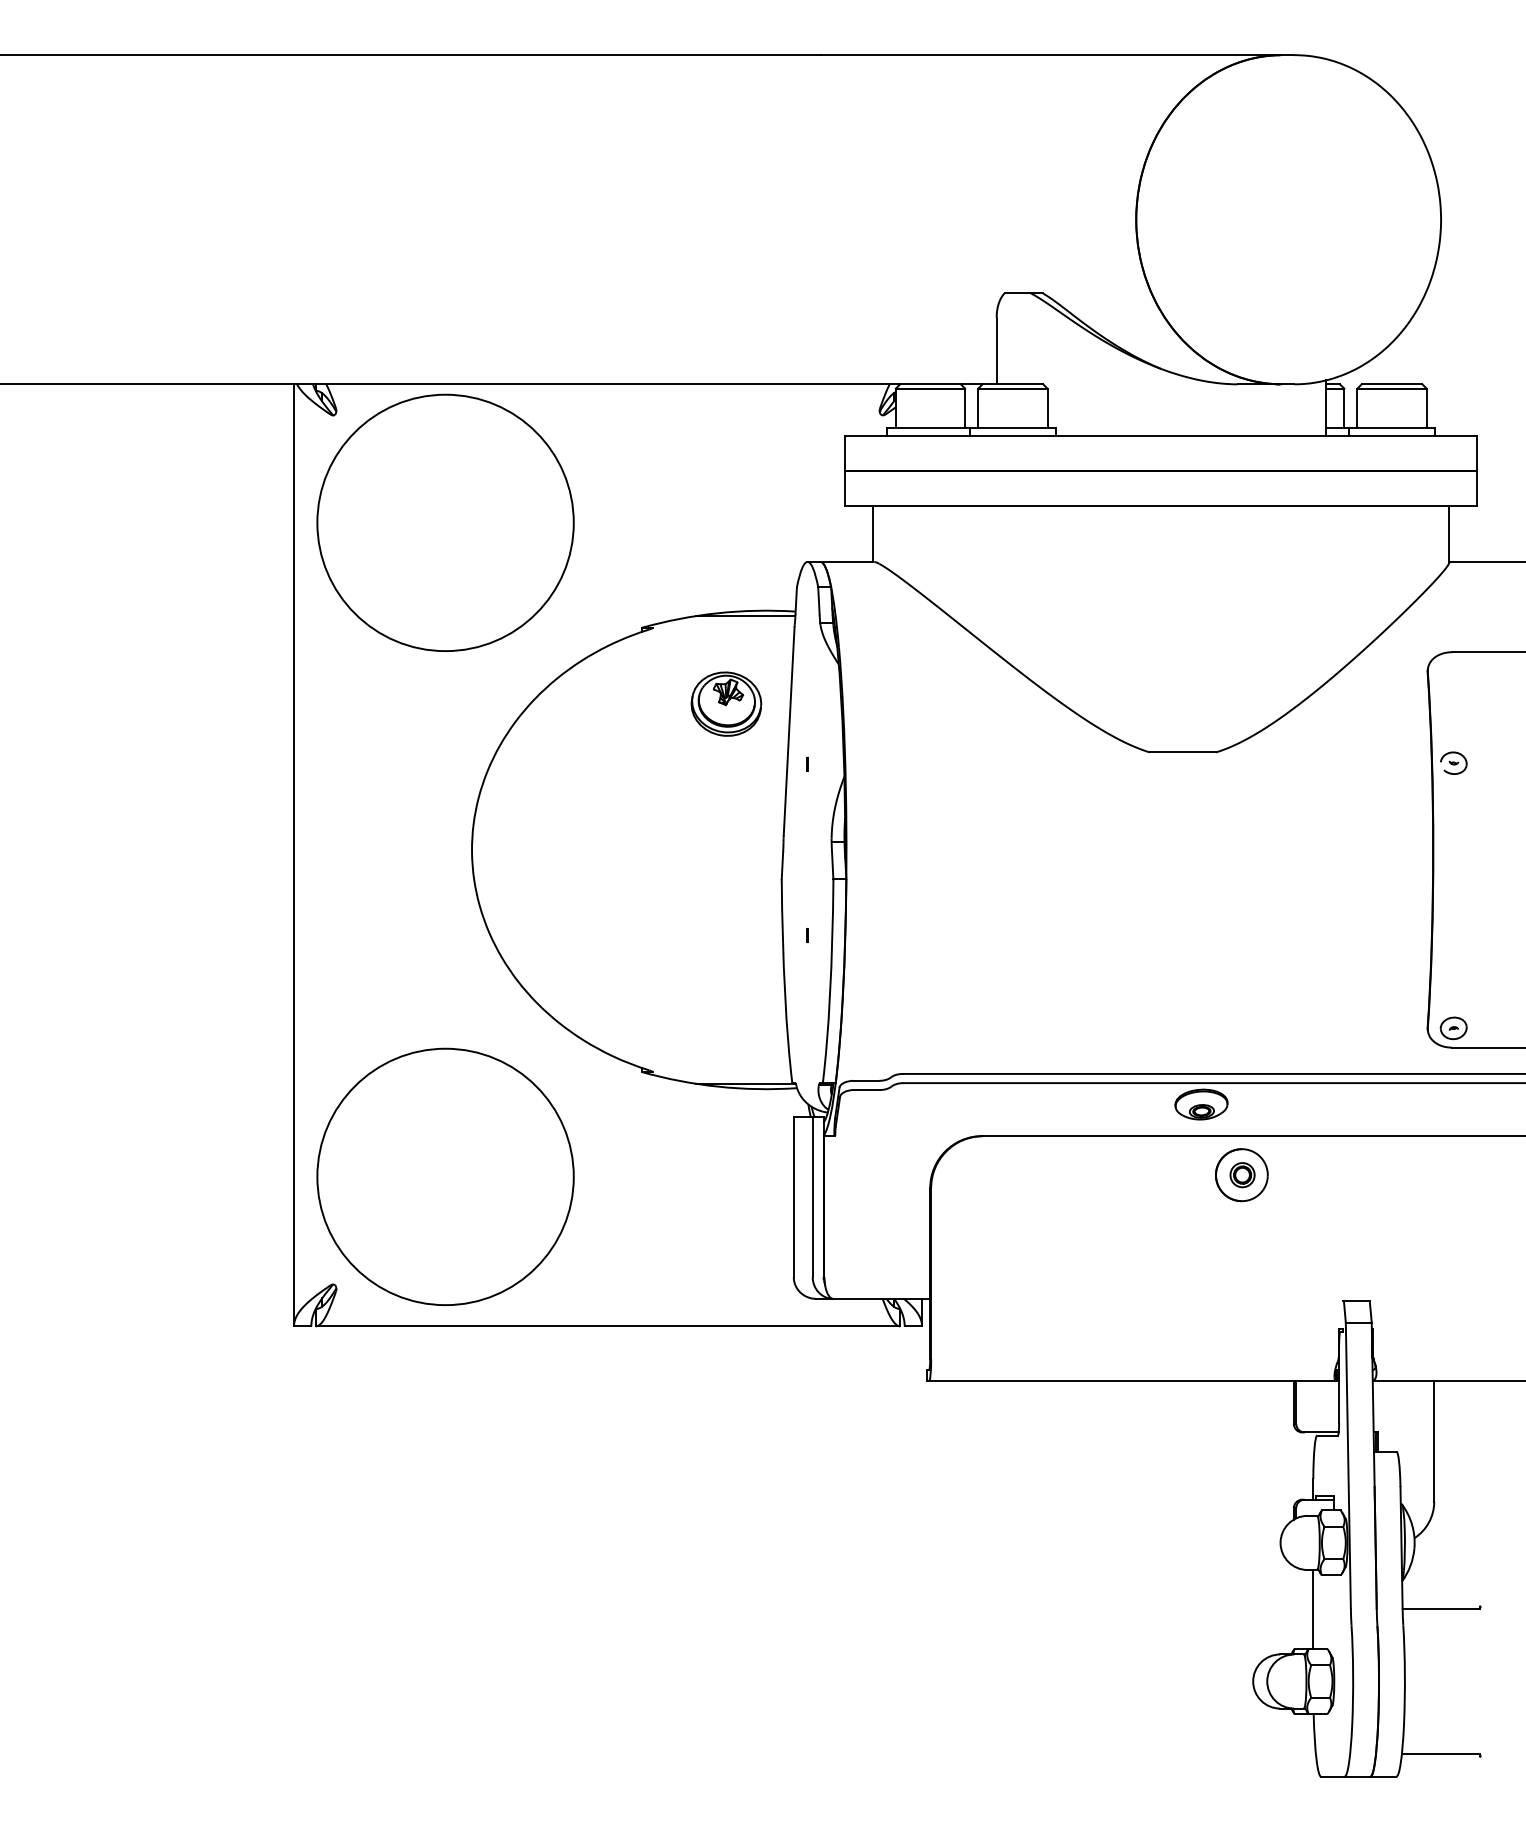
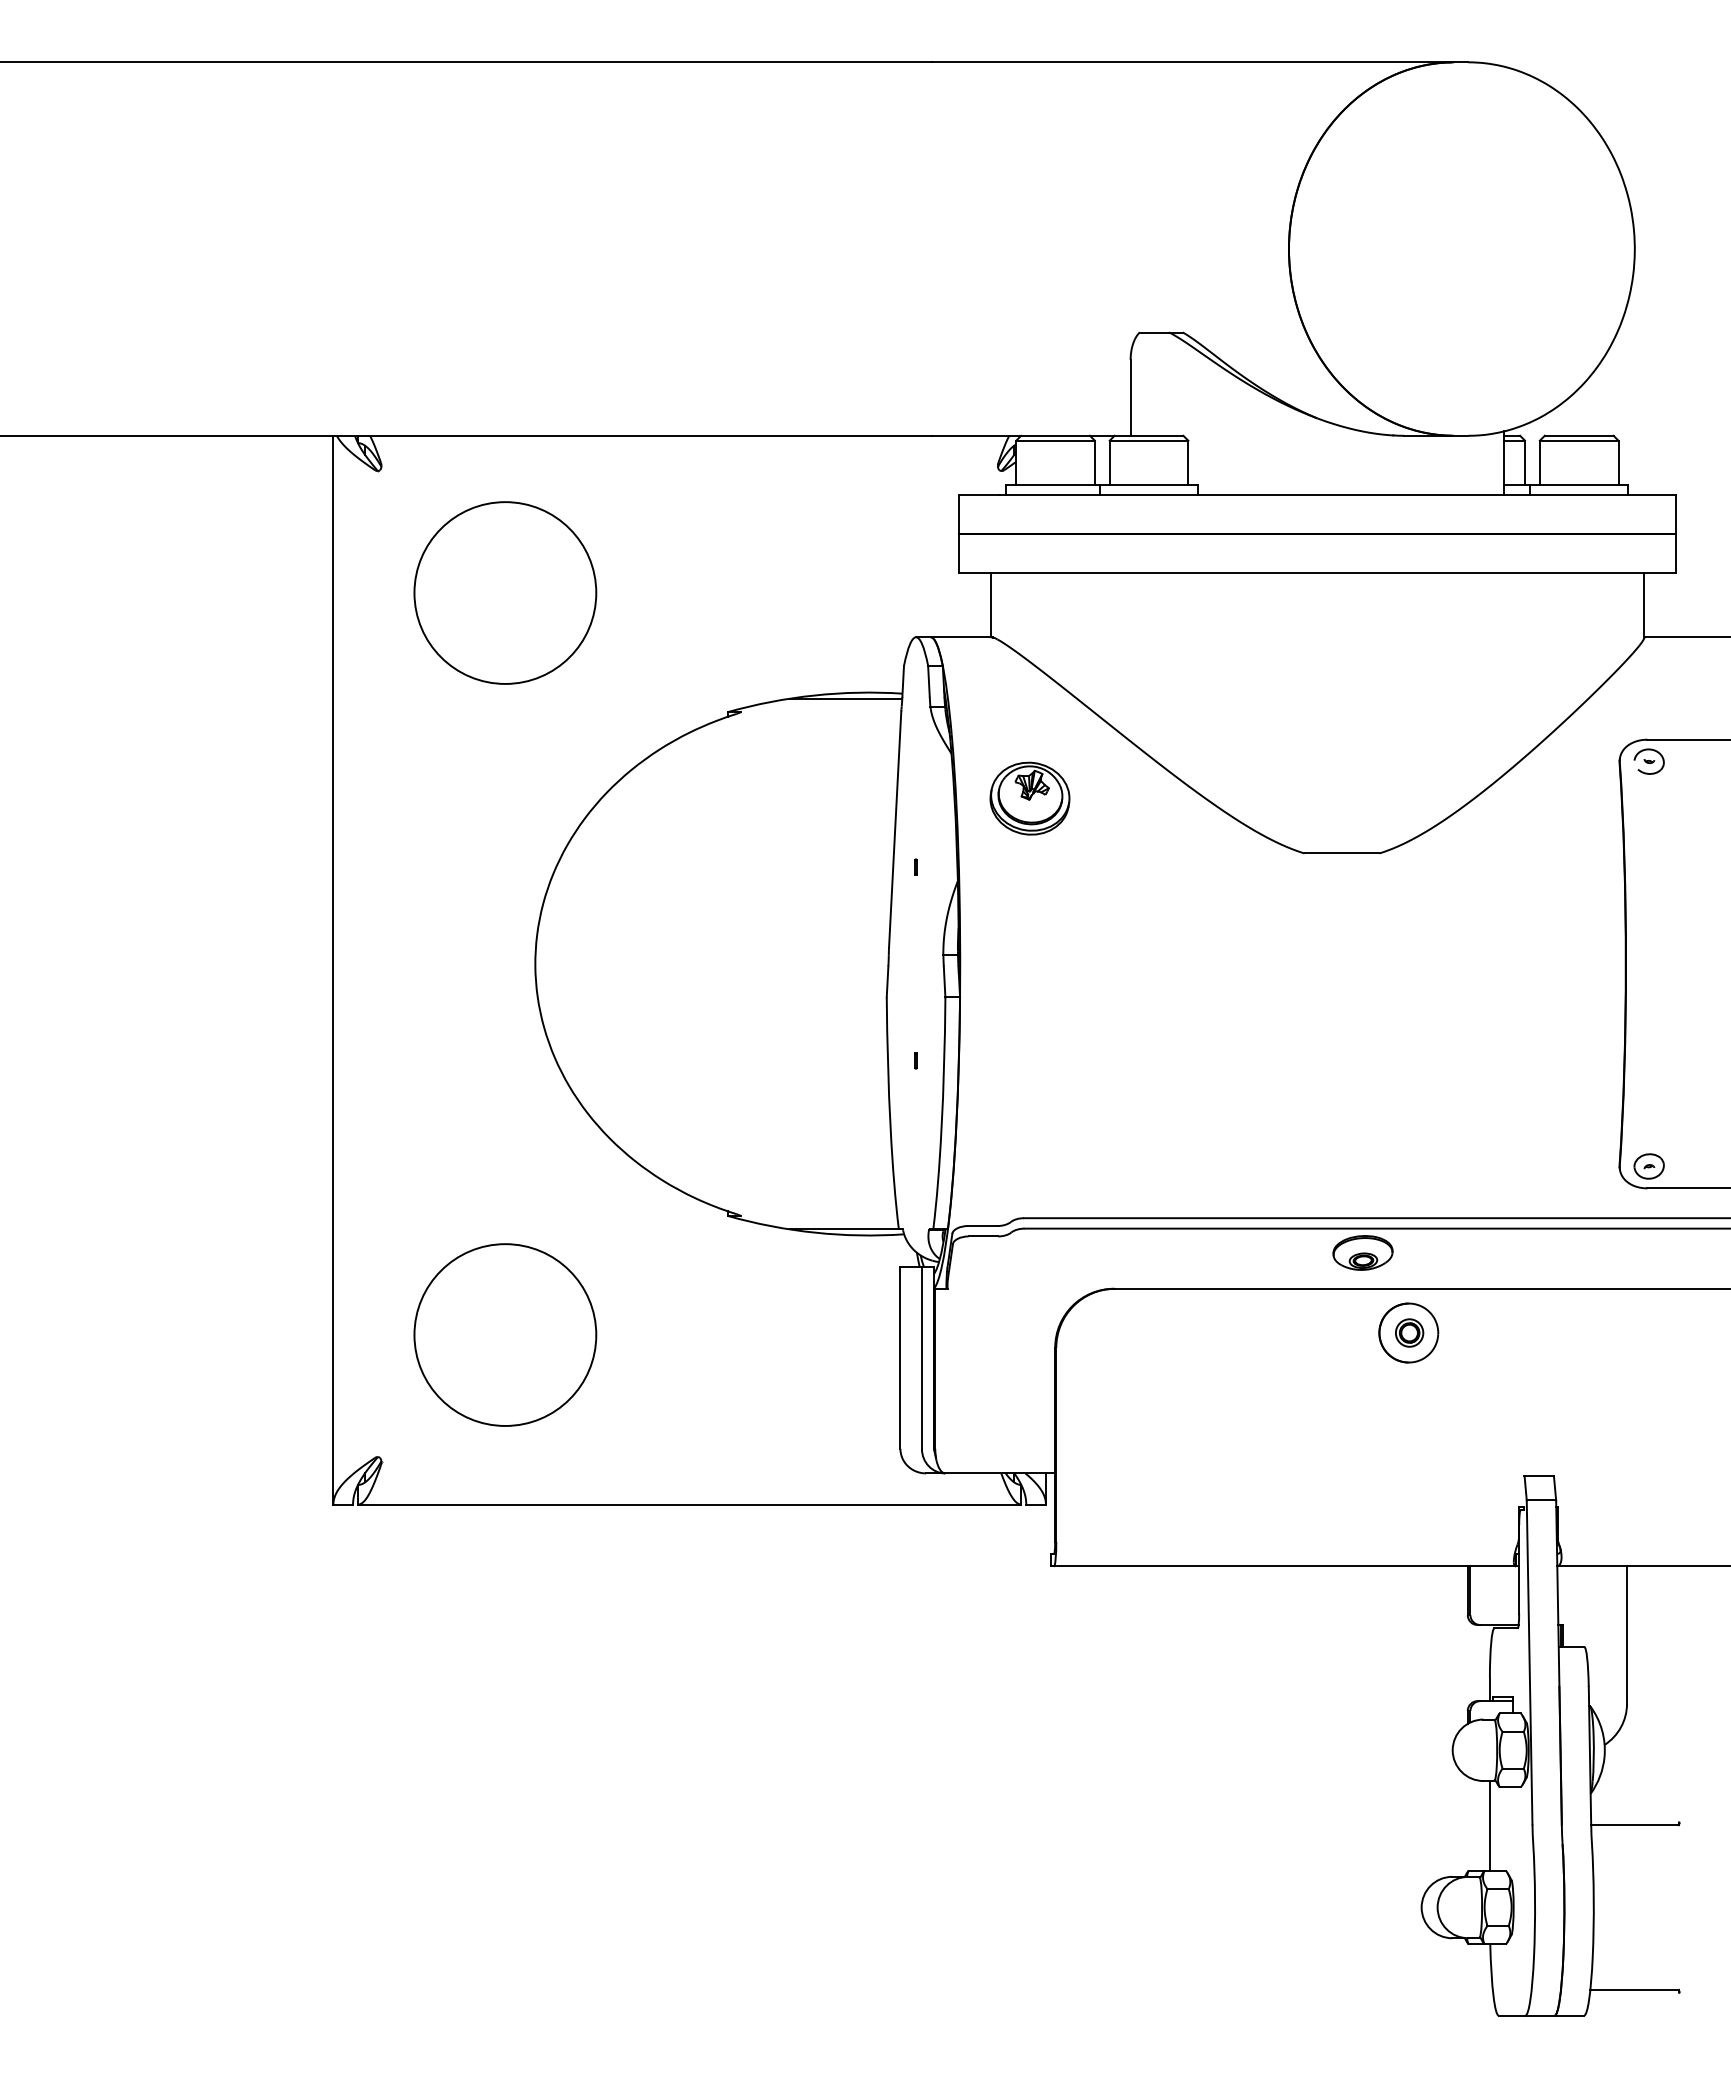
circle: (445, 522) -> (505, 592), size x0.62
part: (725, 704) -> (1029, 798), moved
part: (1453, 763) -> (1648, 761), moved
circle: (445, 1176) -> (505, 1334), size x0.62

